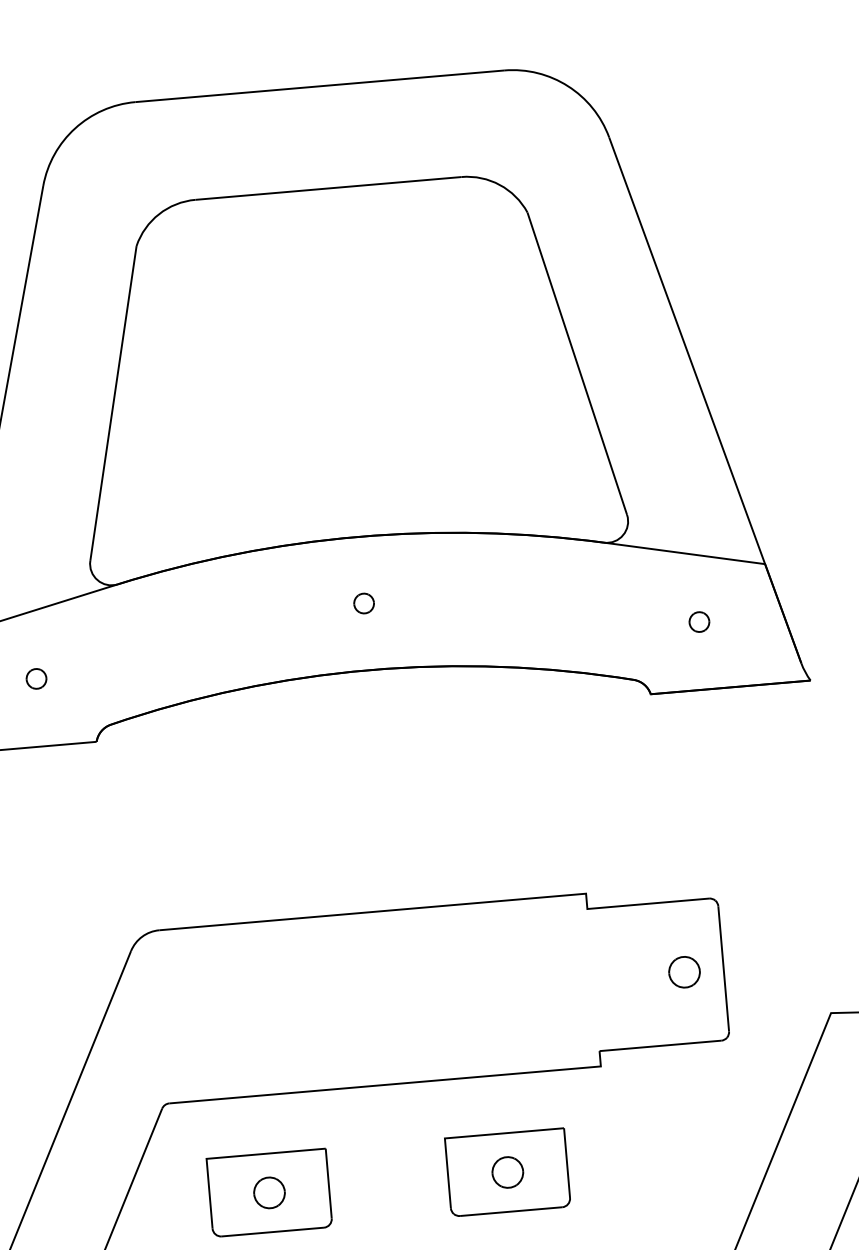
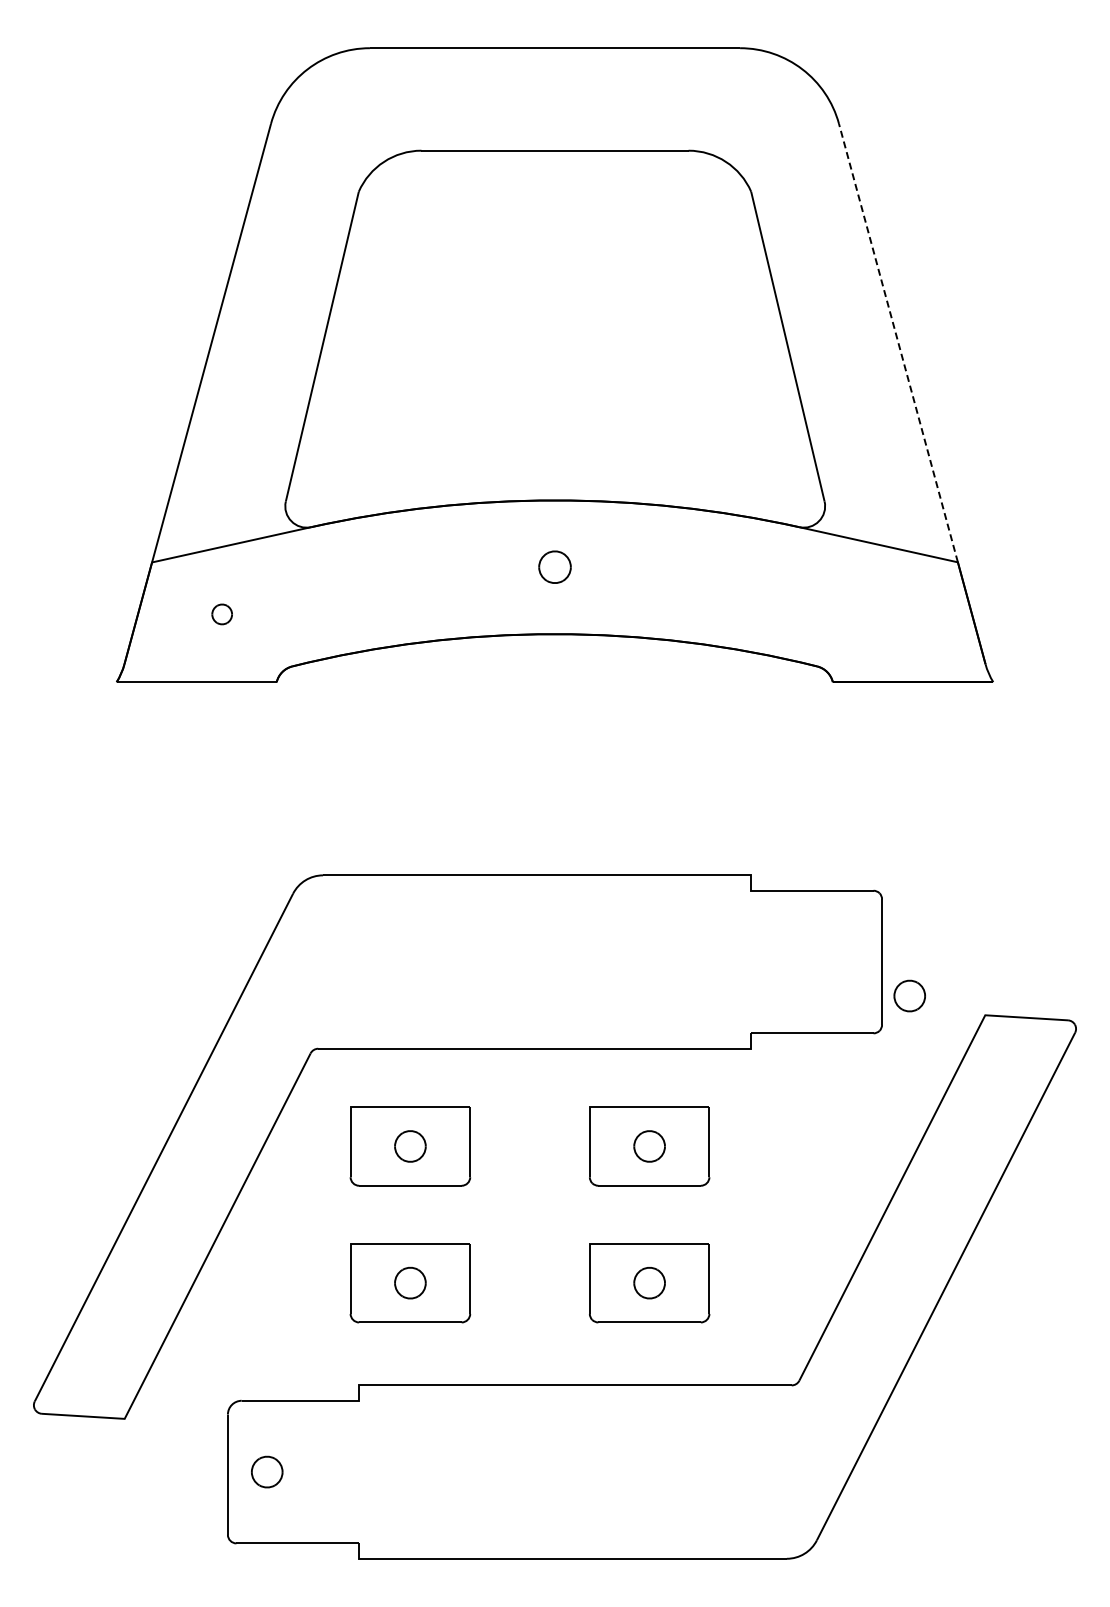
line: (687, 350) -> (898, 342), solid -> dashed
part: (363, 603) -> (554, 567), size x1.6
part: (699, 622) -> (887, 614), removed
part: (684, 971) -> (909, 995), moved

